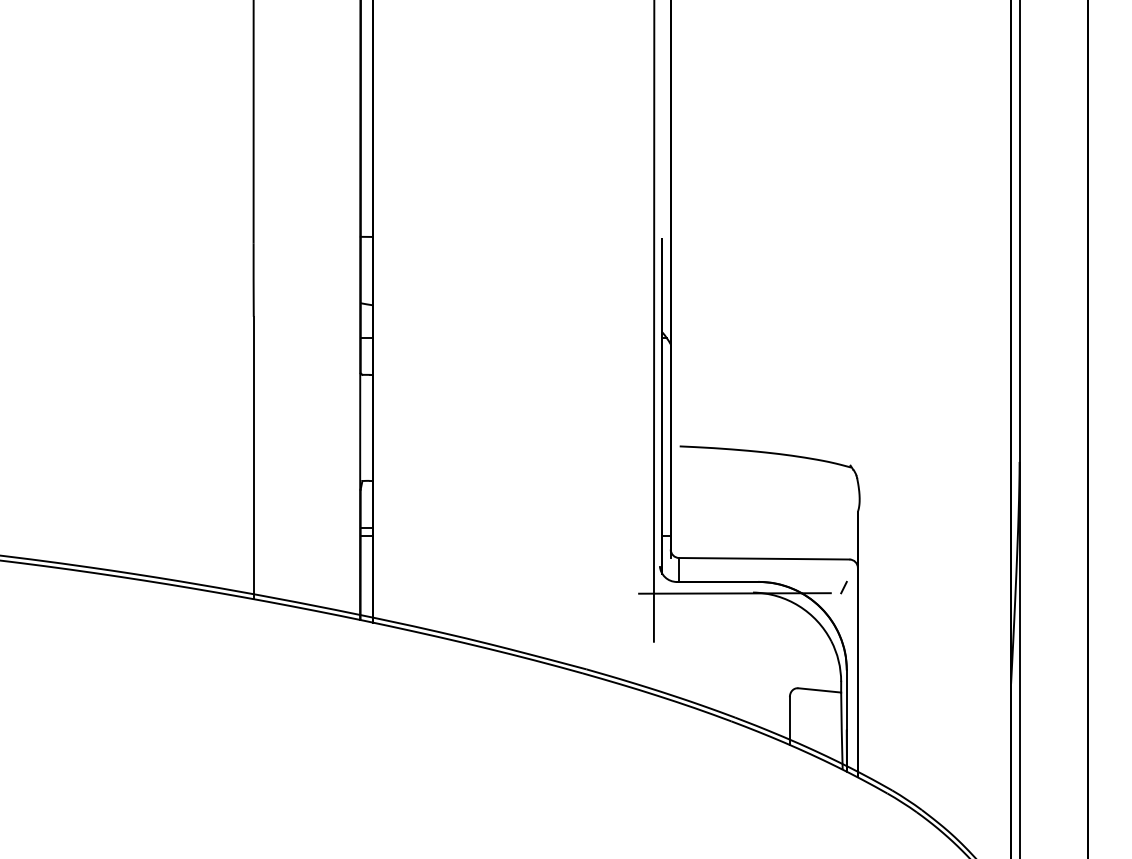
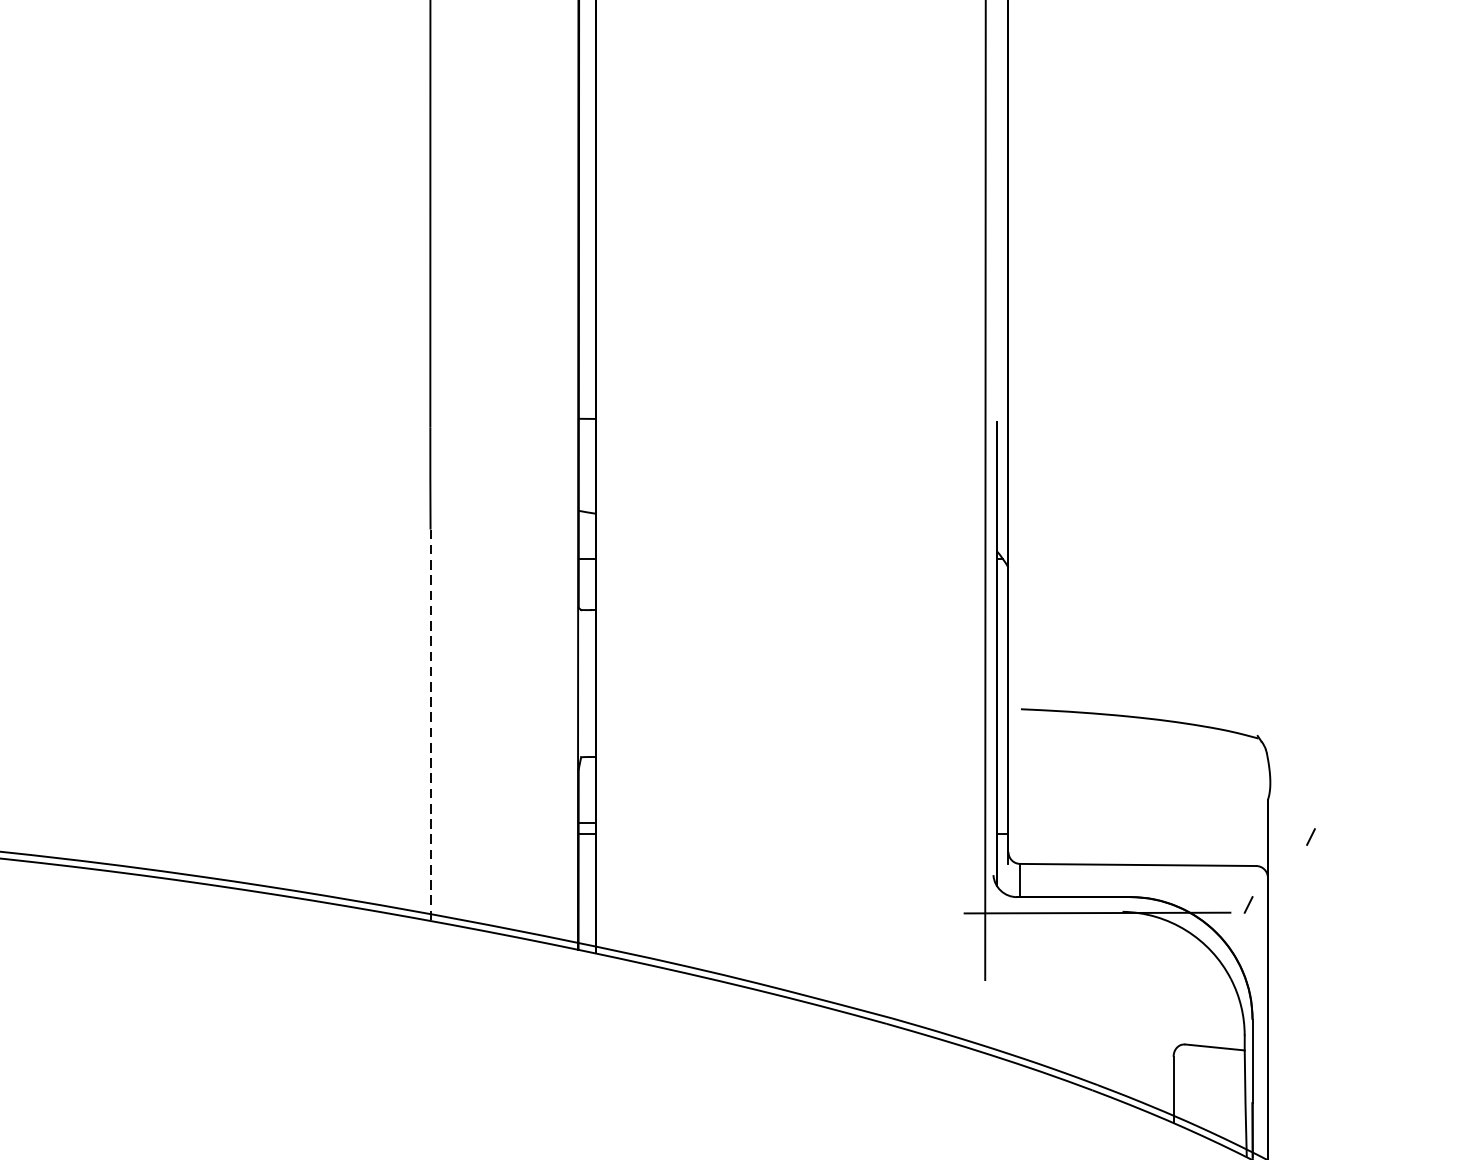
line: (253, 458) -> (430, 726), solid -> dashed
line: (888, 538) -> (1310, 836), added

